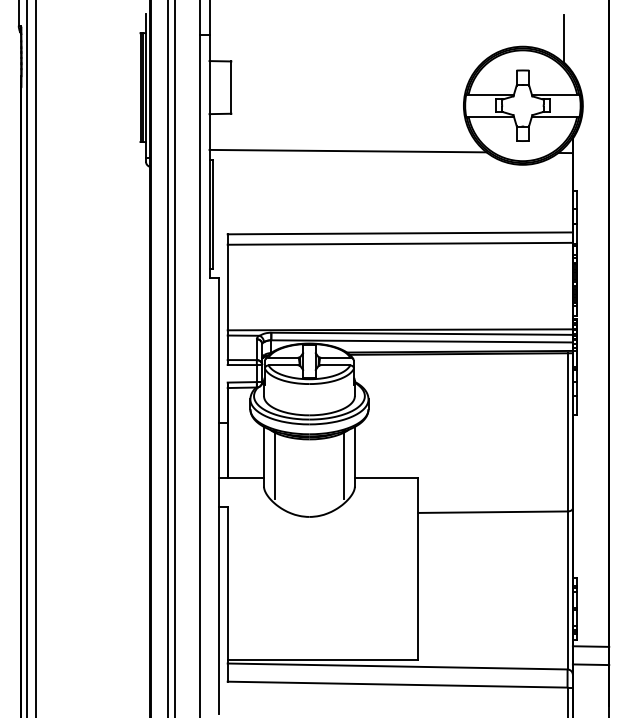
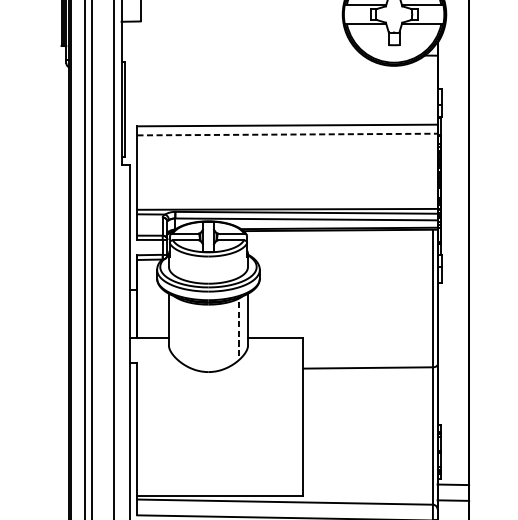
line: (347, 150) -> (241, 53), removed
line: (400, 243) -> (287, 134), solid -> dashed
line: (274, 464) -> (178, 326), removed
line: (343, 465) -> (238, 327), solid -> dashed

